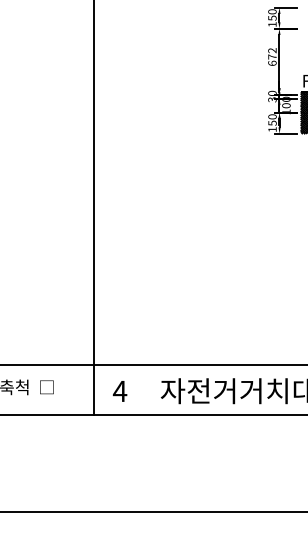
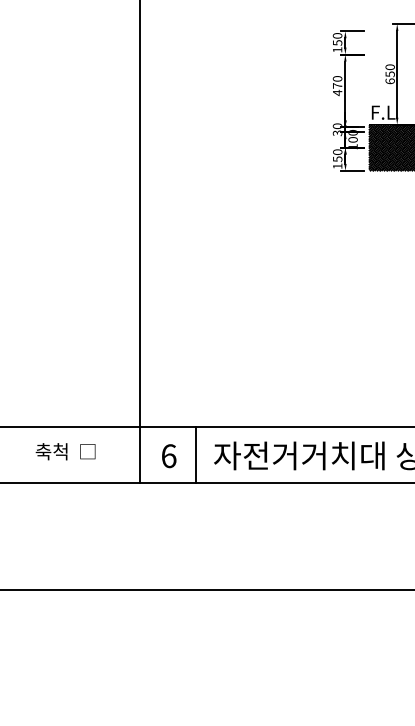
text: (272, 57) -> (337, 86), 672 -> 470
line: (145, 389) -> (196, 454), added
text: (119, 391) -> (168, 456), 4 -> 6

